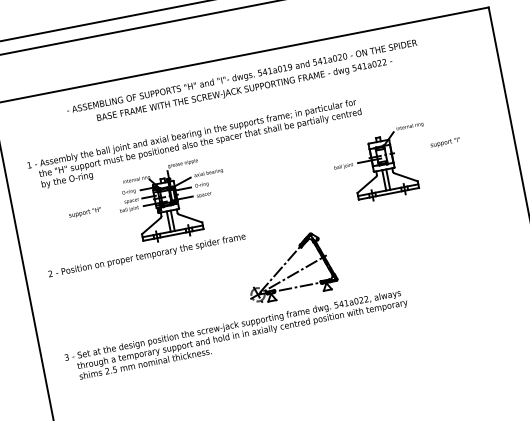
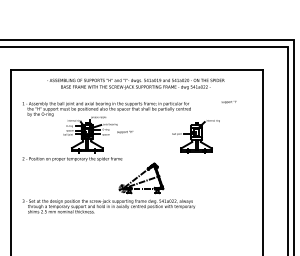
text: (444, 143) -> (228, 102), moved
text: (85, 213) -> (125, 132), moved

